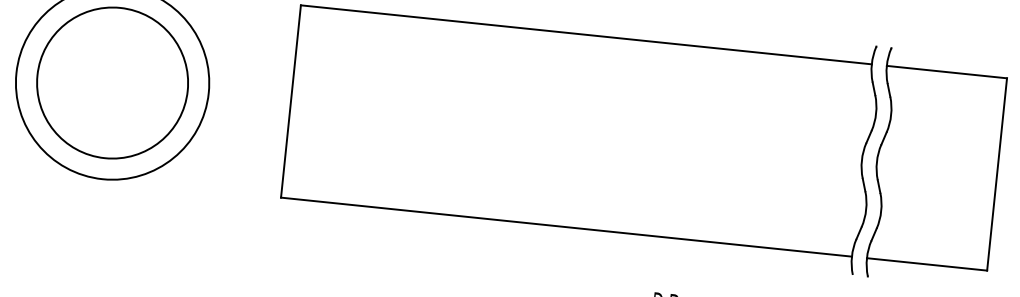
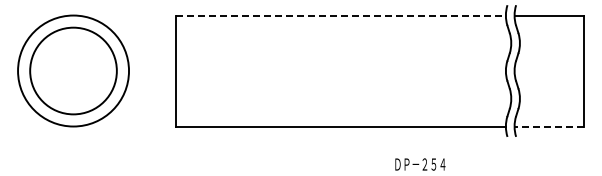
line: (586, 34) -> (341, 15), solid -> dashed
line: (927, 264) -> (549, 126), solid -> dashed

